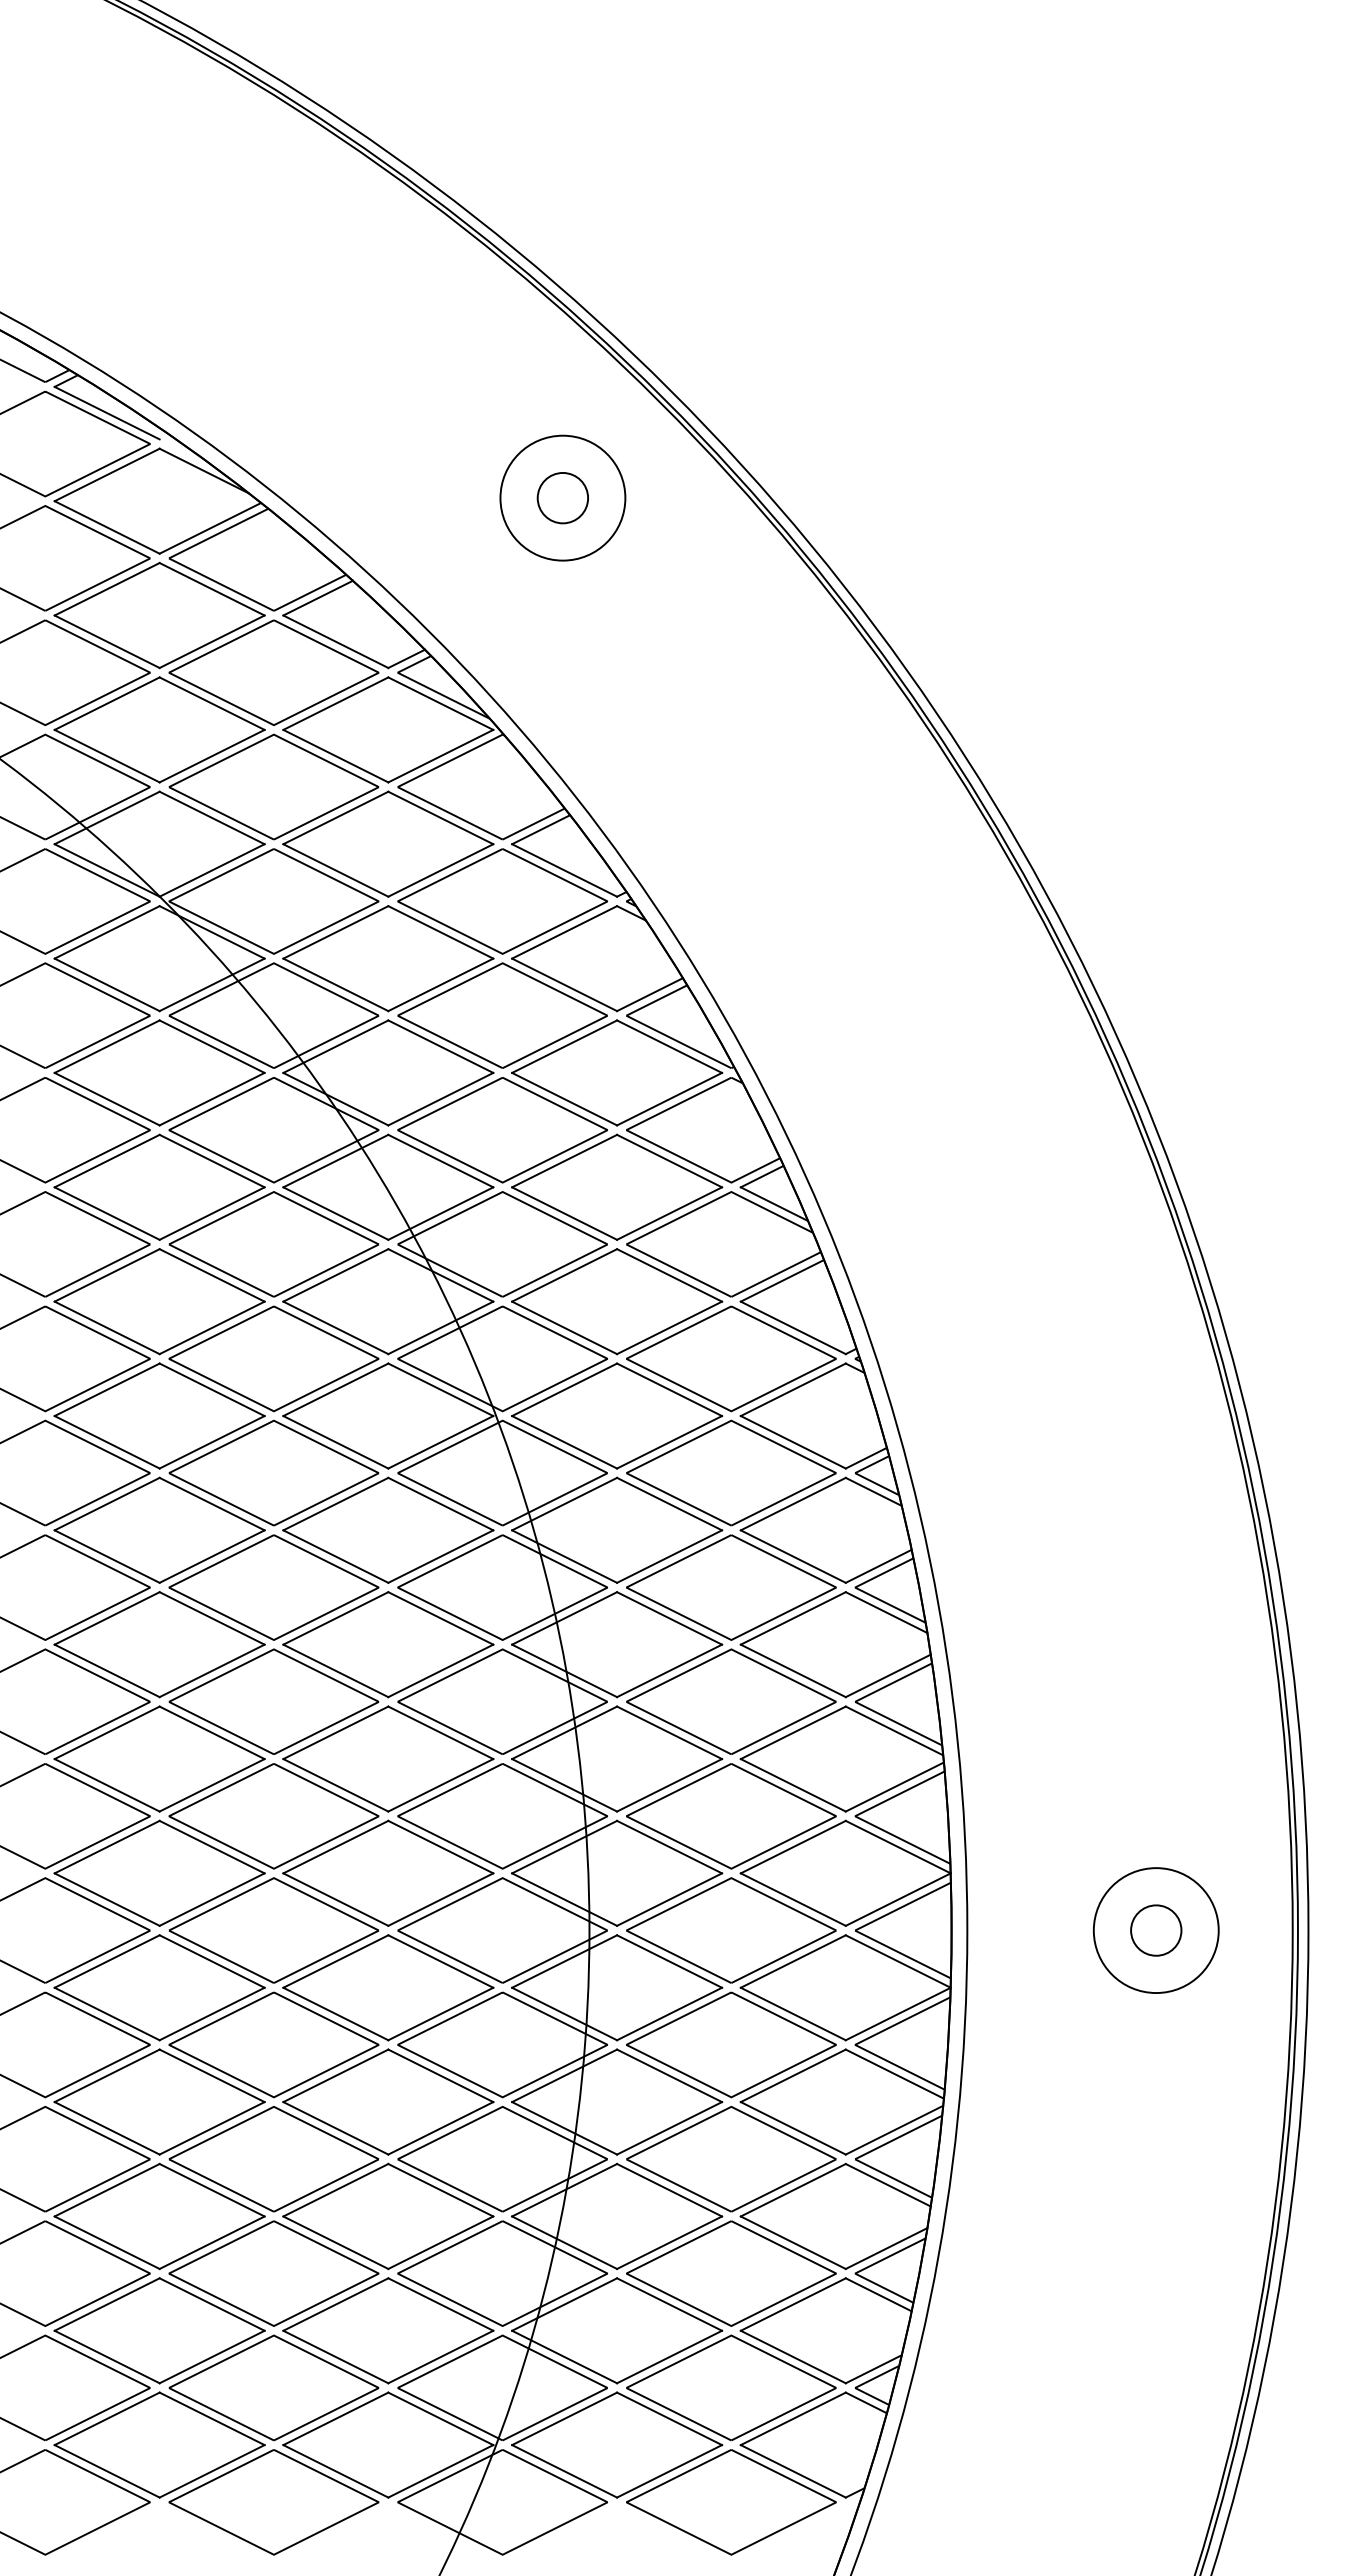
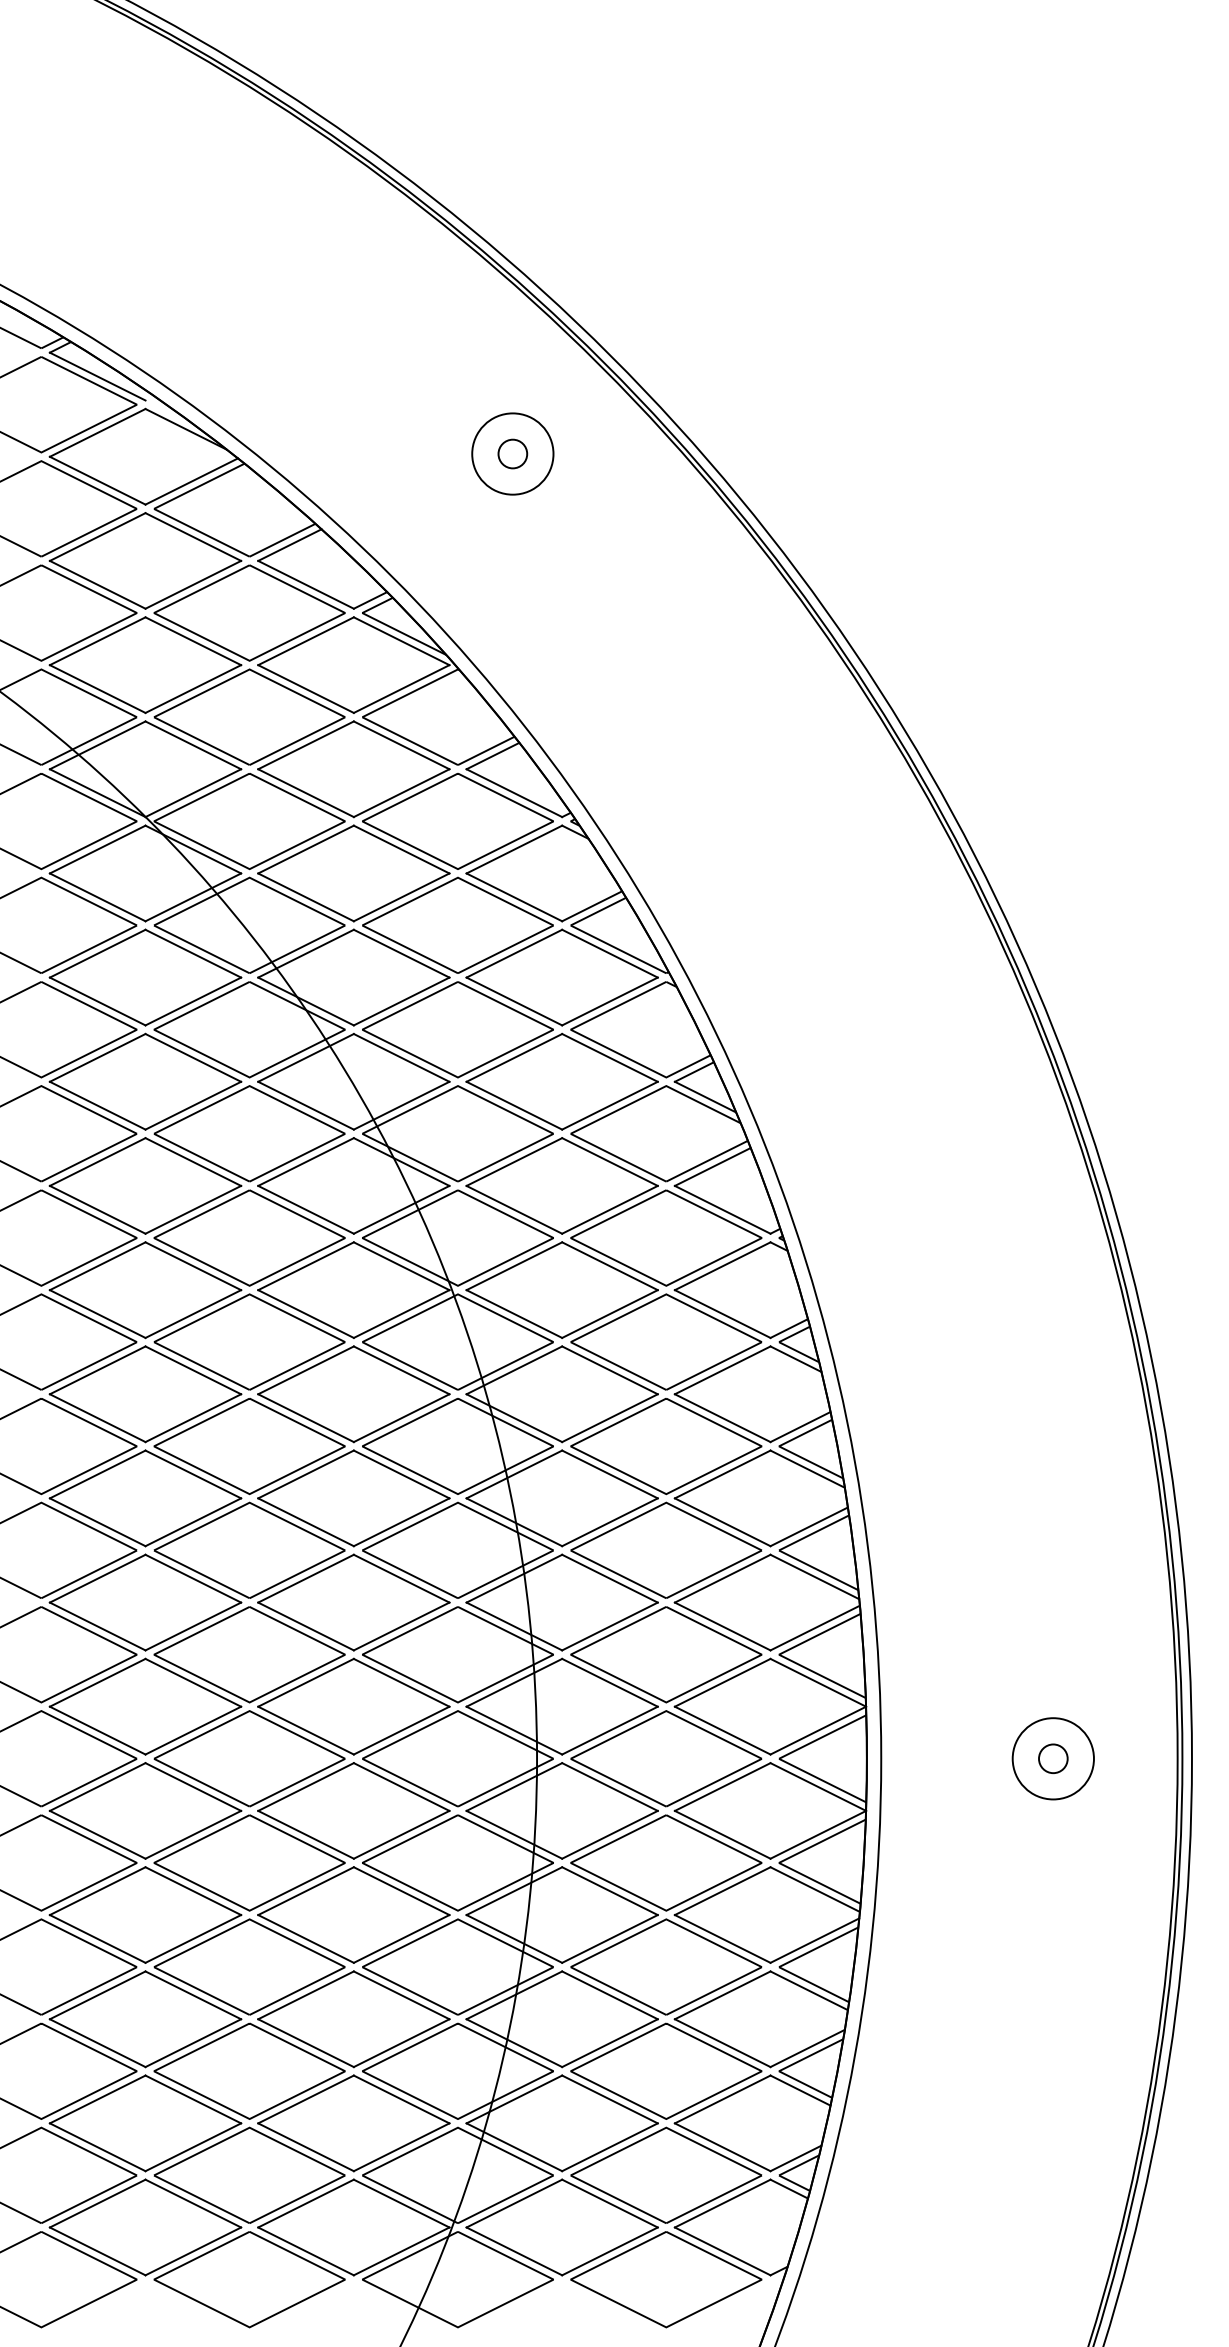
circle: (562, 497) -> (512, 453), size x0.62
circle: (562, 497) -> (512, 453), size x0.71
circle: (1155, 1930) -> (1052, 1758), size x0.71
circle: (1156, 1930) -> (1053, 1758), size x0.62

